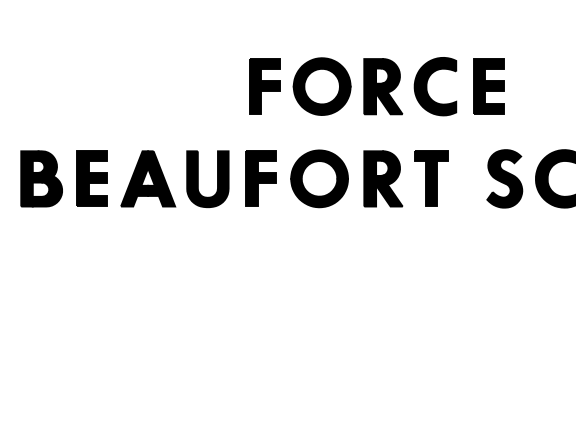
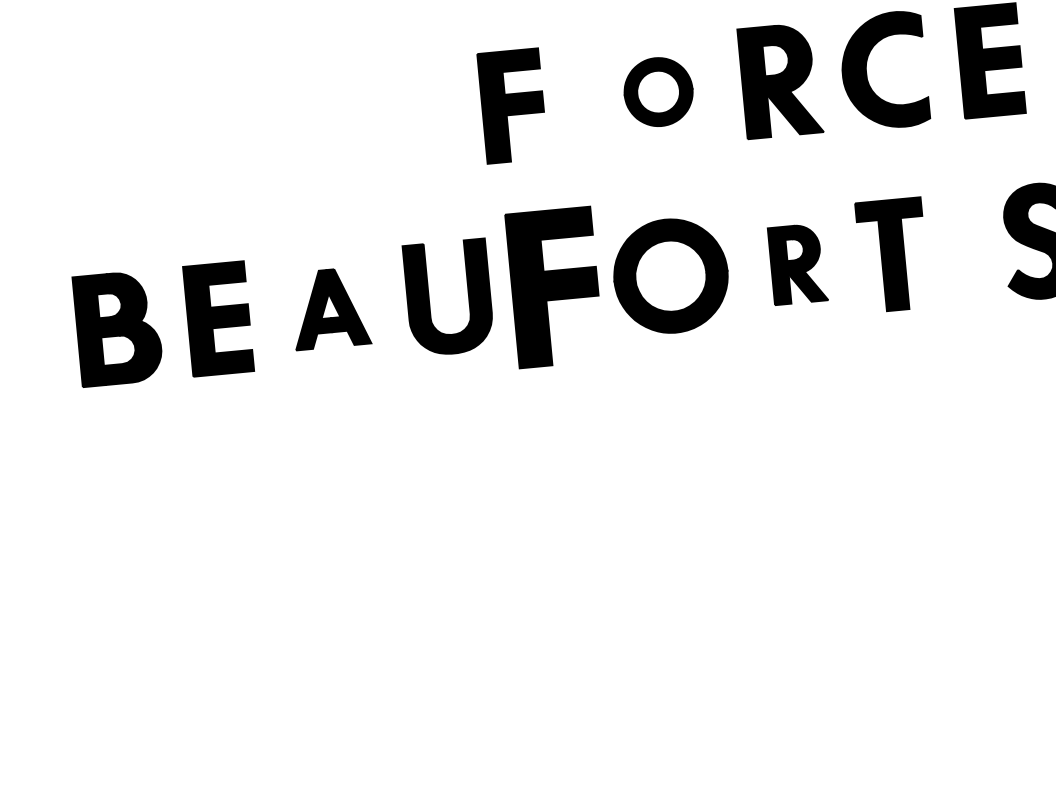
part: (264, 86) -> (512, 105), moved
part: (321, 86) -> (657, 92), size x0.6
part: (148, 178) -> (330, 307), size x0.7
part: (260, 178) -> (553, 286), size x1.4
part: (383, 178) -> (798, 263), size x0.7

